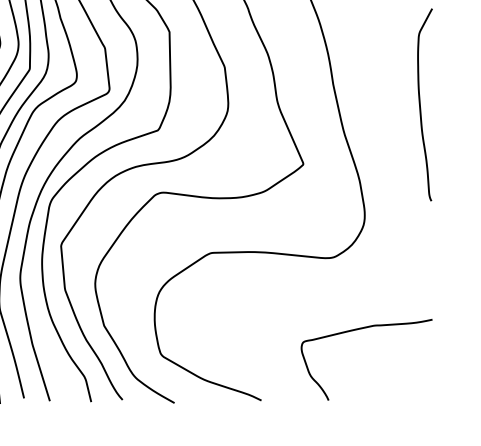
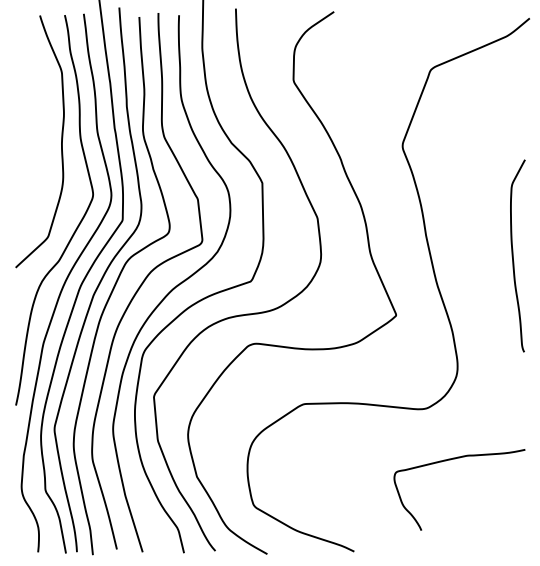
curve: (362, 329) -> (455, 459), moved

